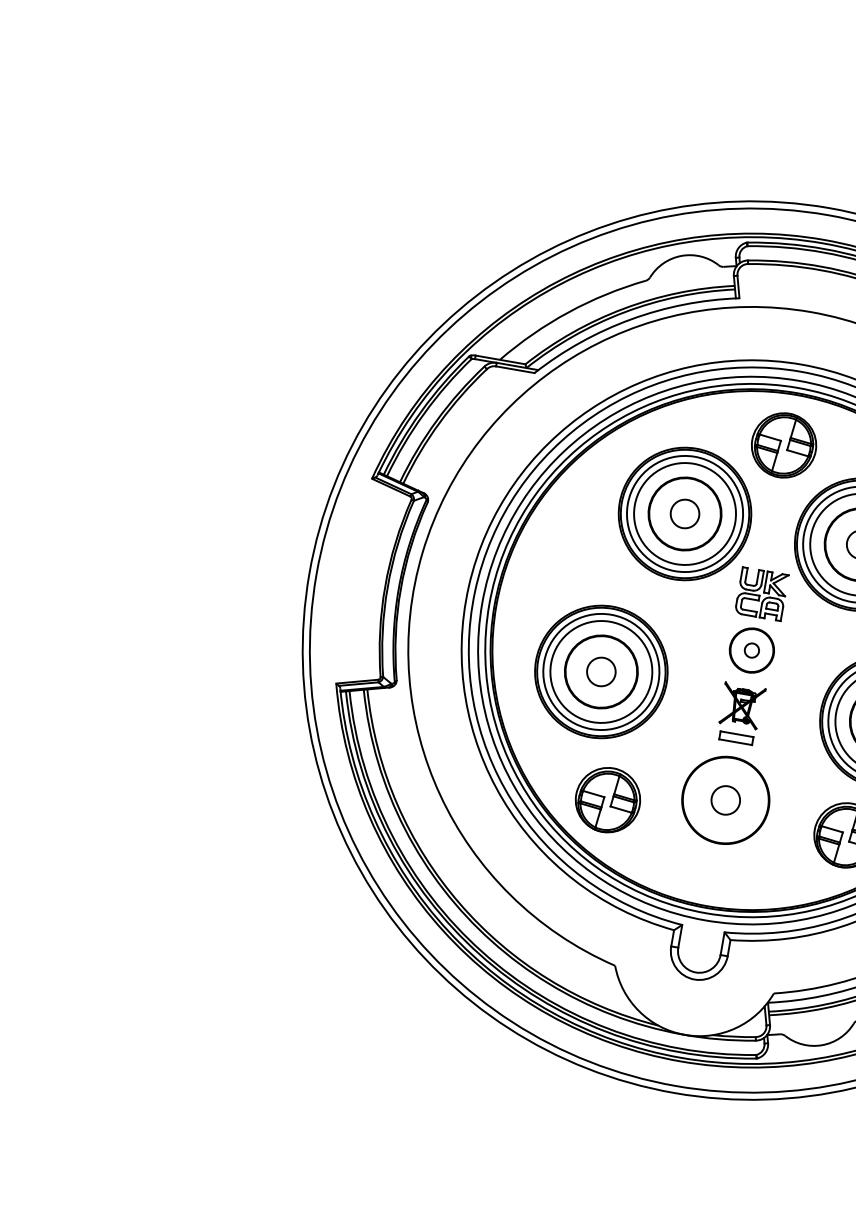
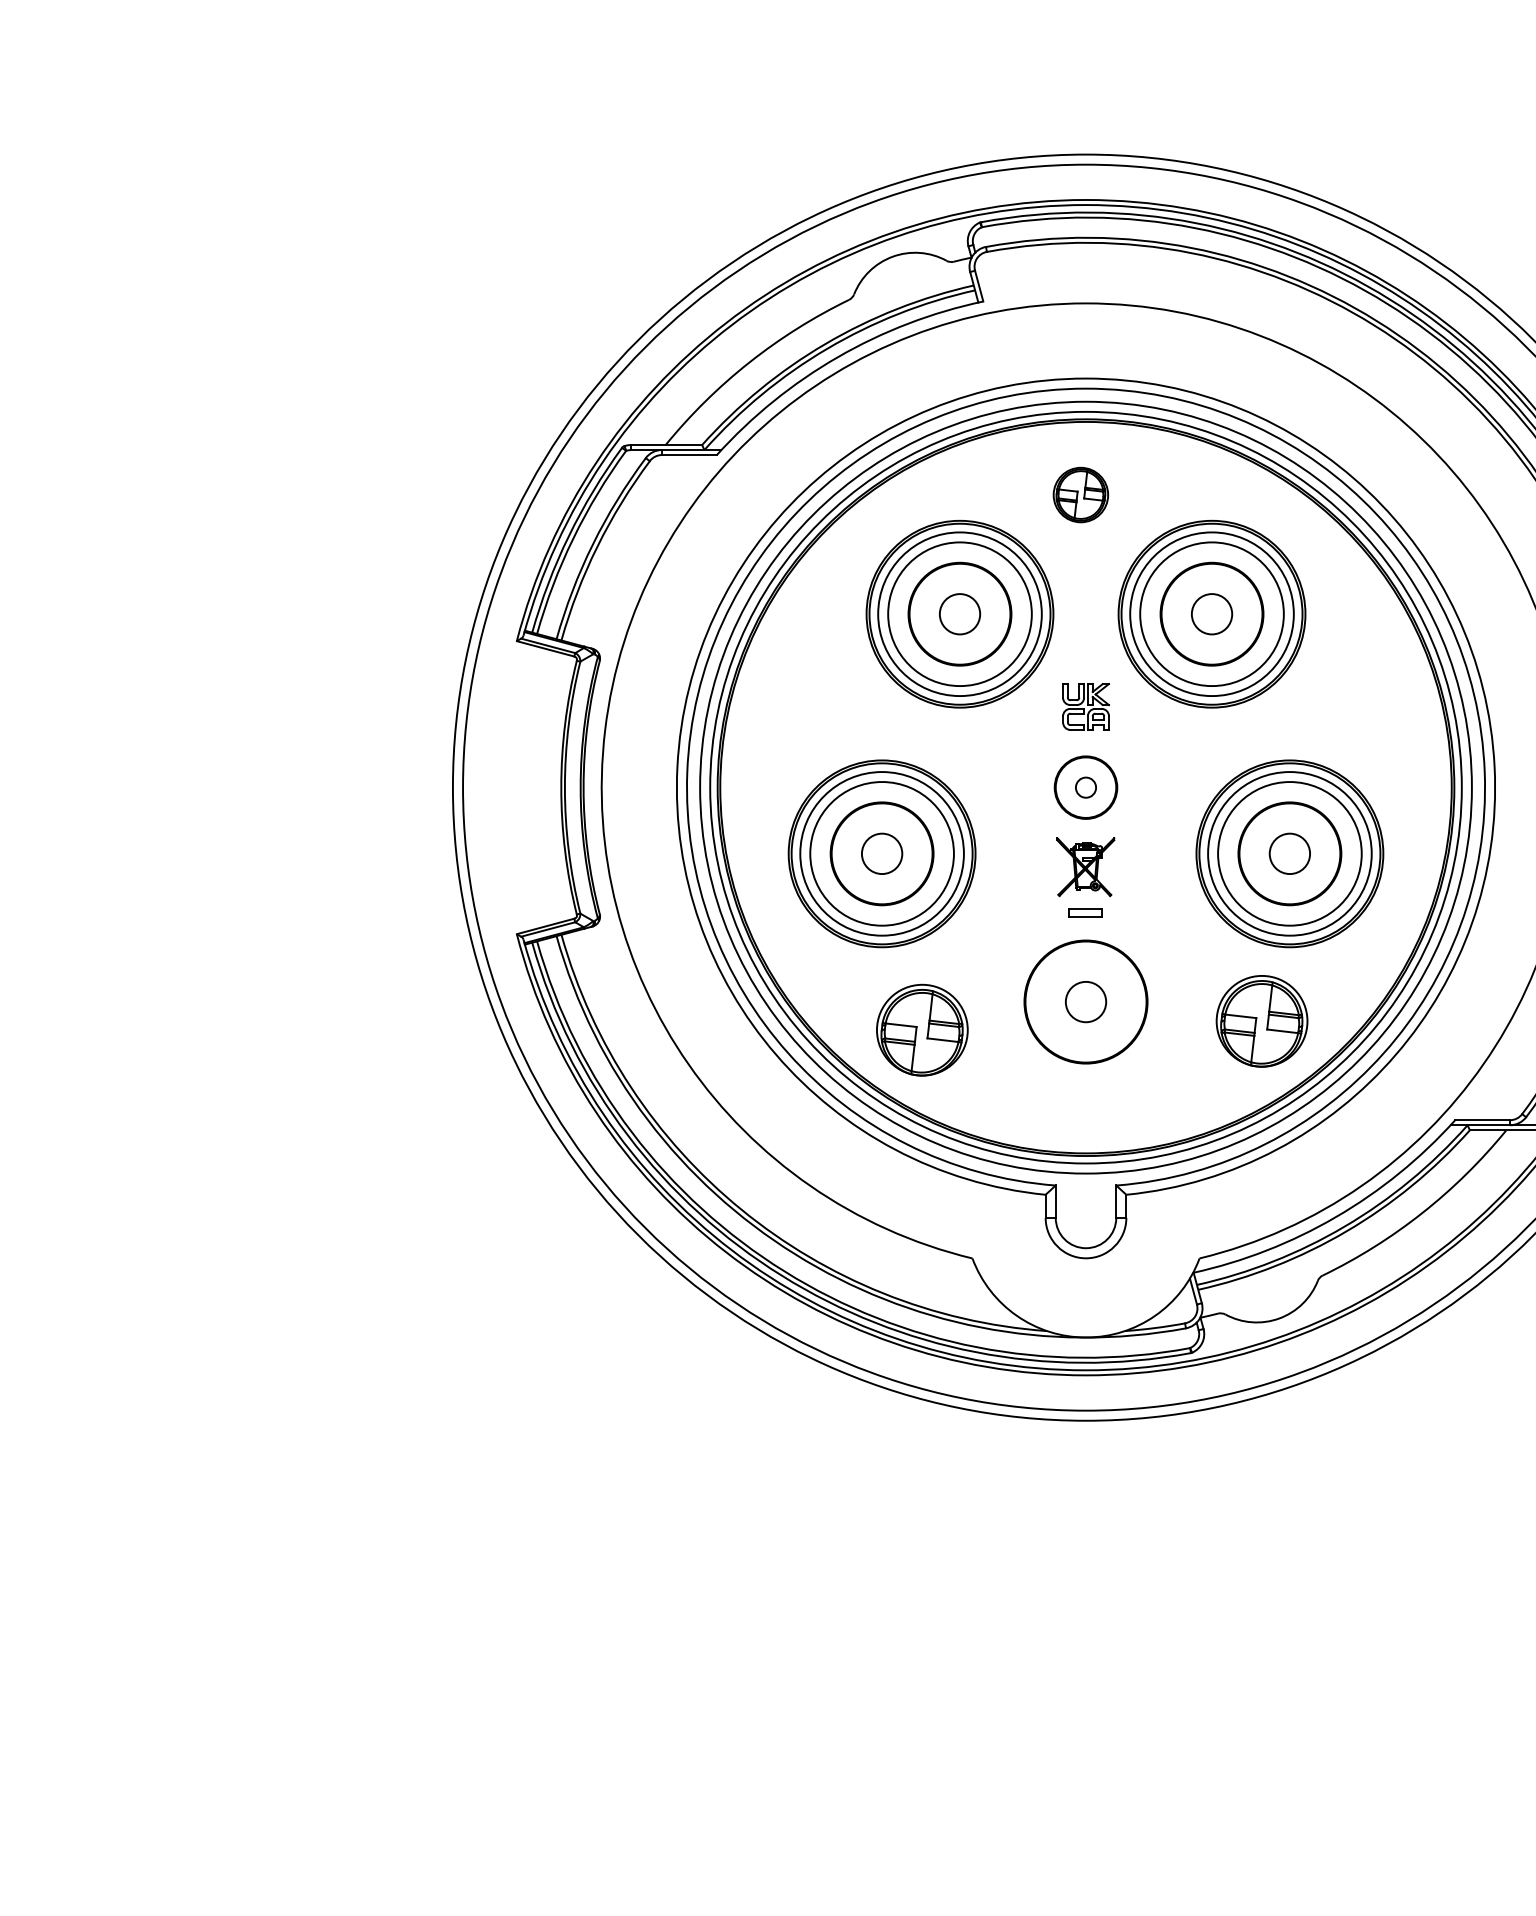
part: (783, 445) -> (1080, 494), size x0.6
part: (761, 593) -> (1085, 706), size x0.7
part: (736, 737) -> (1085, 912), size x0.7

